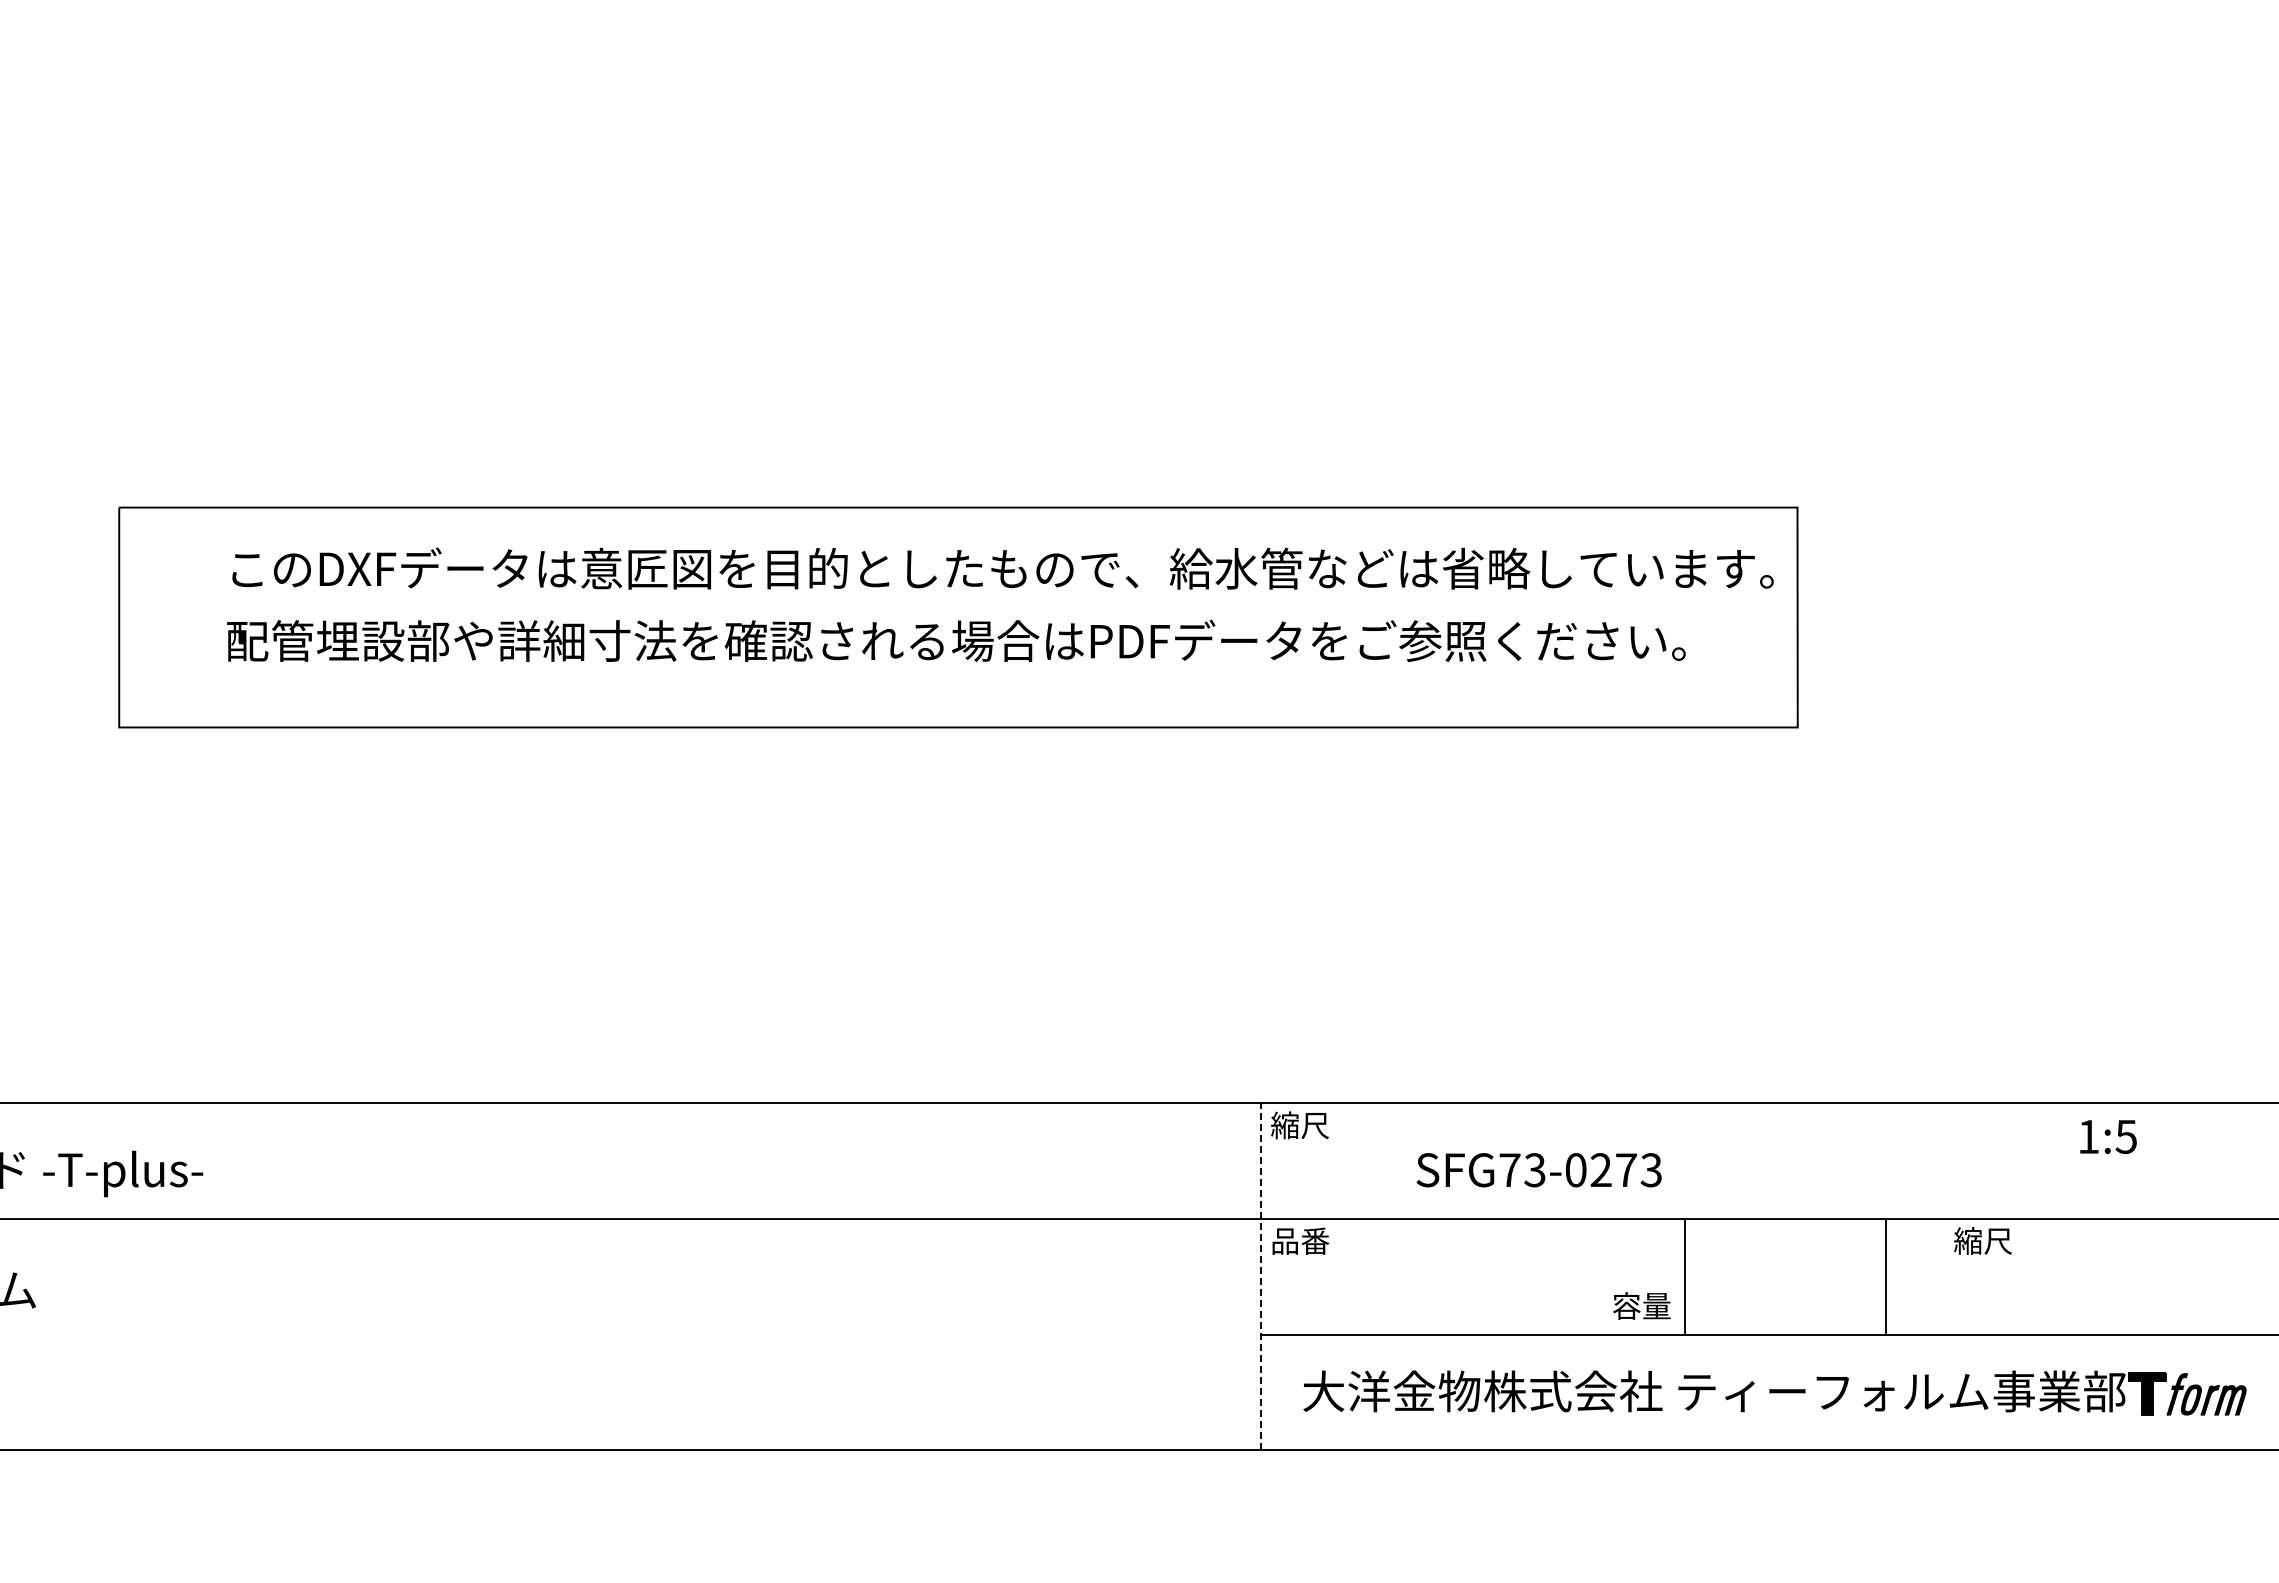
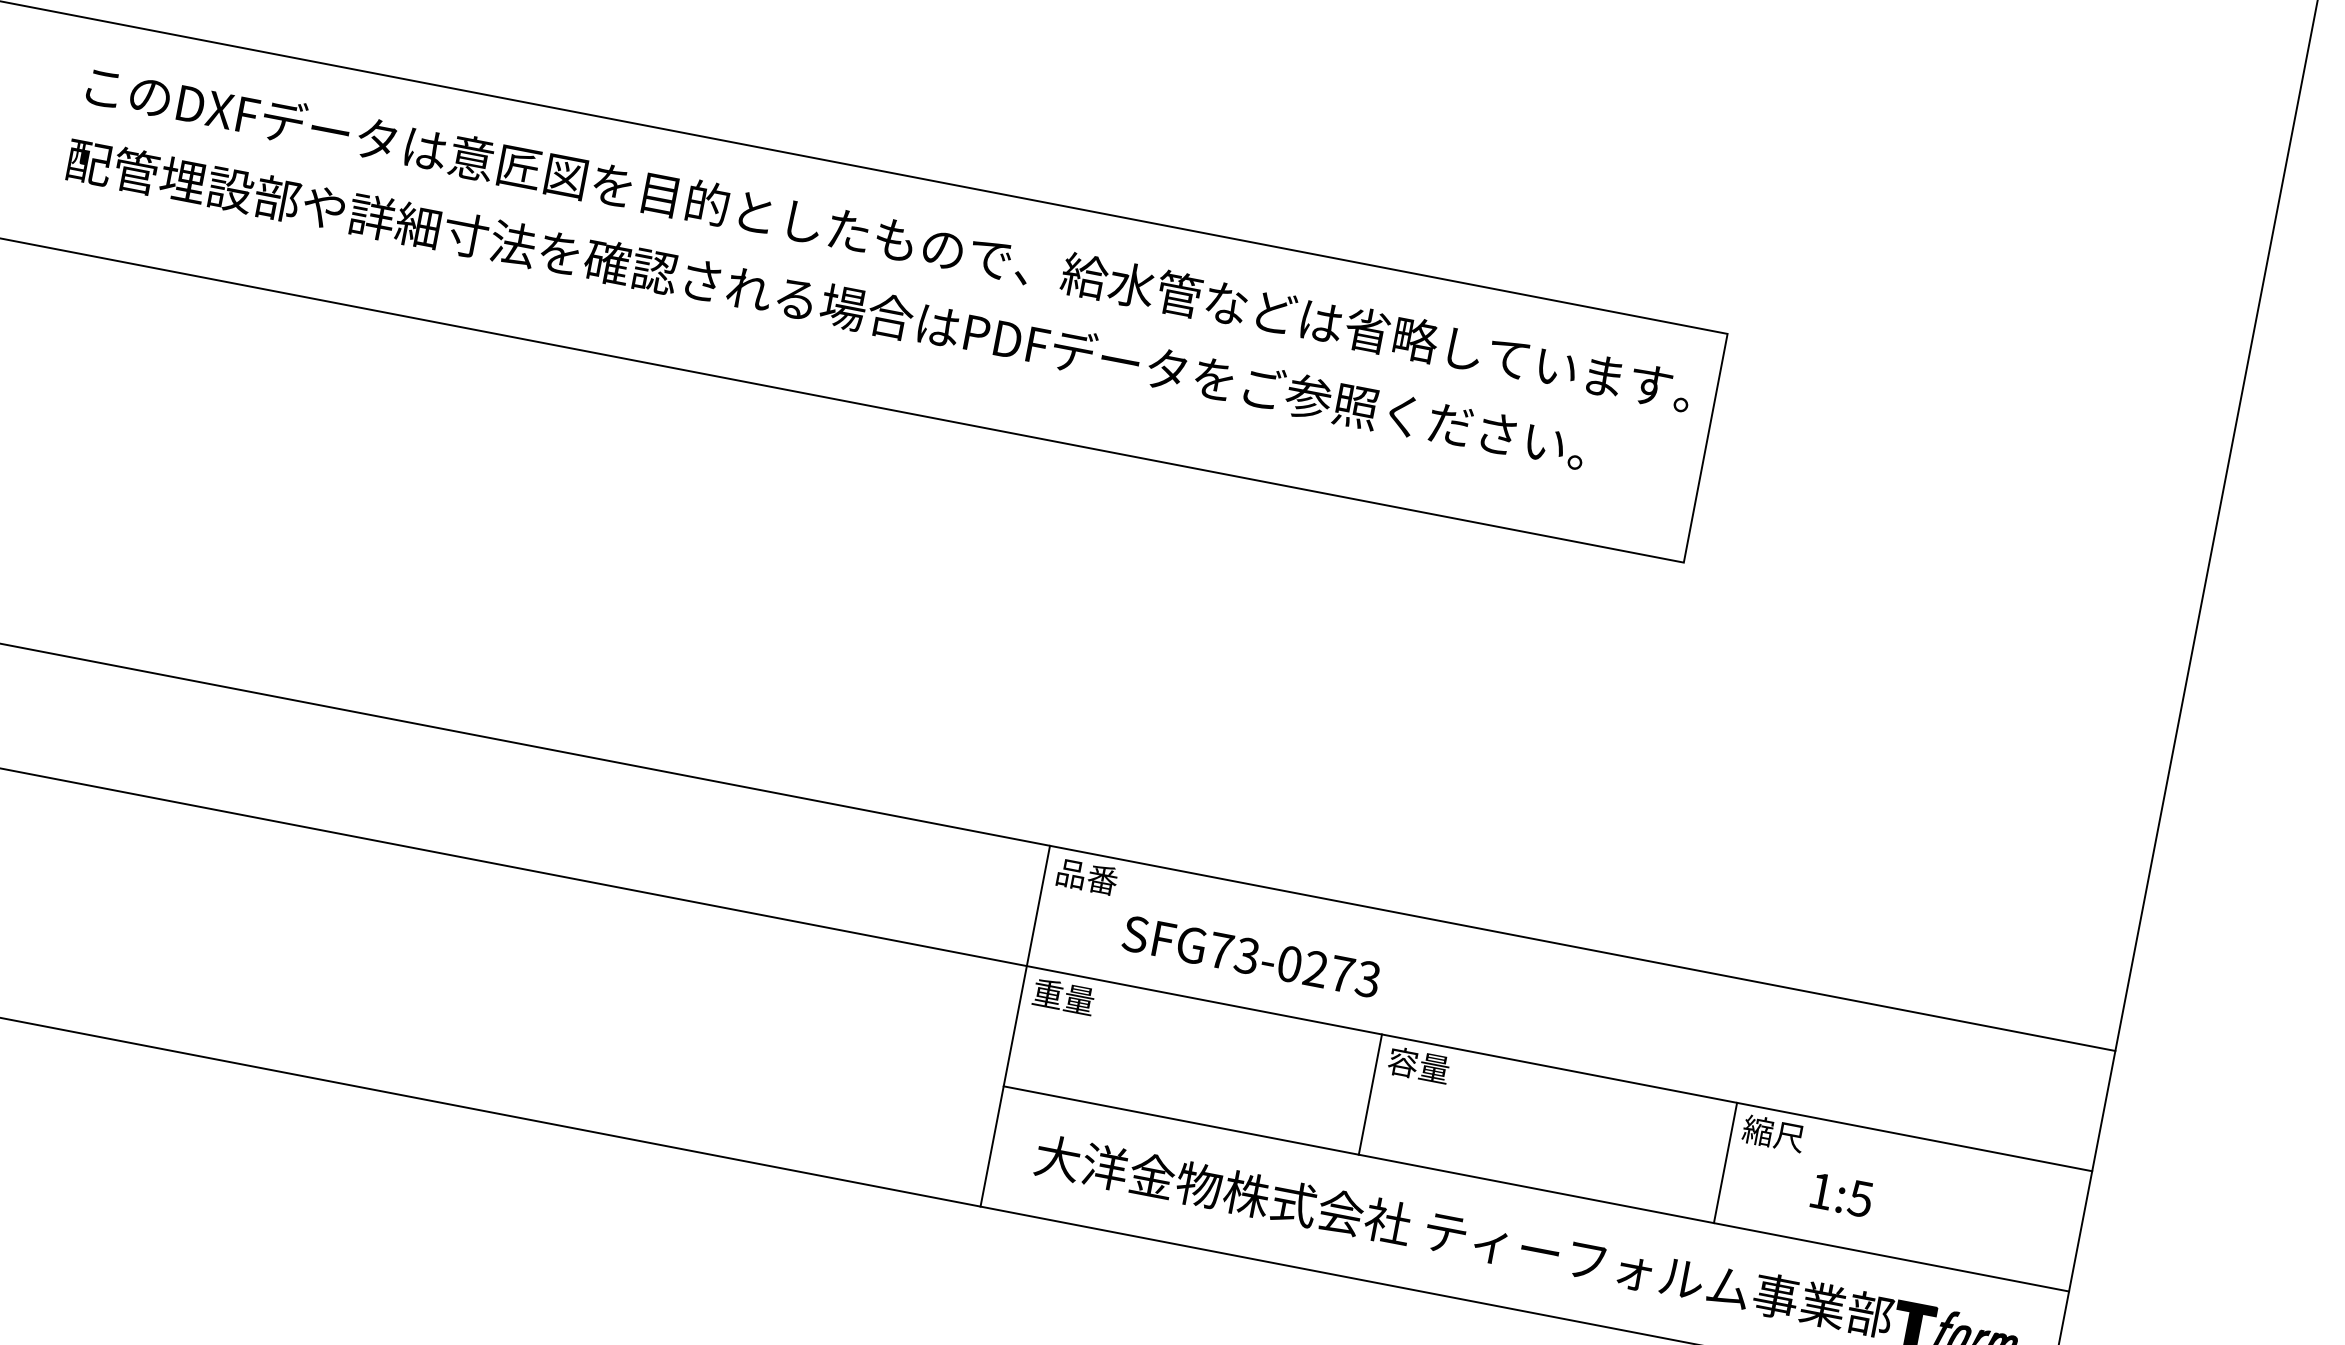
text: (1300, 1125) -> (1087, 876), 縮尺 -> 品番
text: (2108, 1136) -> (1842, 1194), moved
text: (1538, 1170) -> (1250, 956), moved
text: (1300, 1240) -> (1064, 996), 品番 -> 重量
line: (1260, 1276) -> (1015, 1025), dashed -> solid
line: (1685, 1276) -> (1370, 1094), moved
line: (1885, 1276) -> (1725, 1162), moved
text: (1641, 1305) -> (1418, 1064), moved

